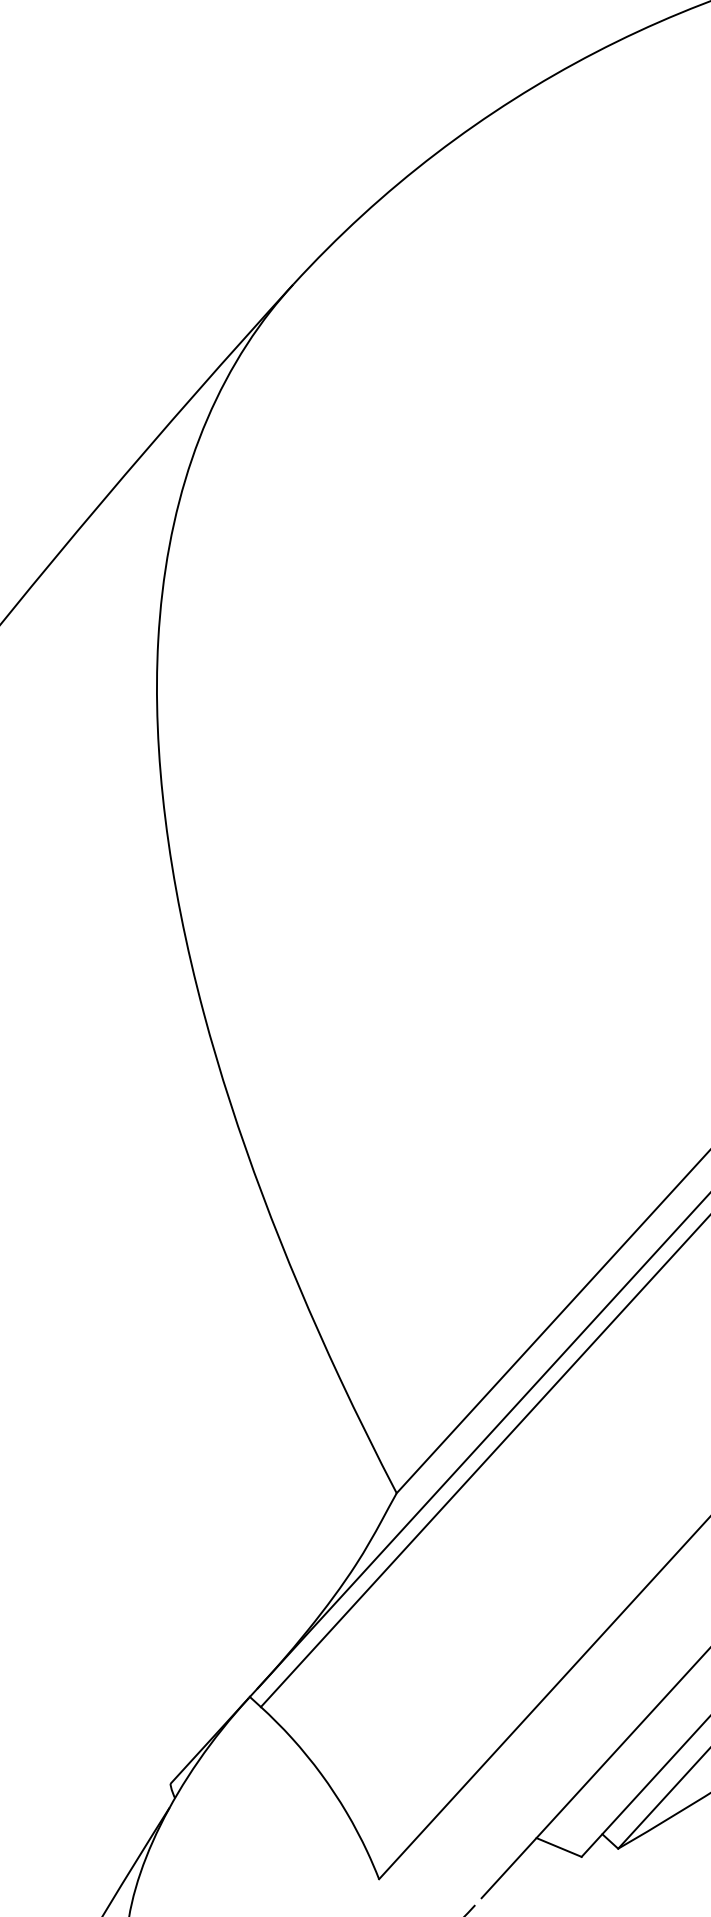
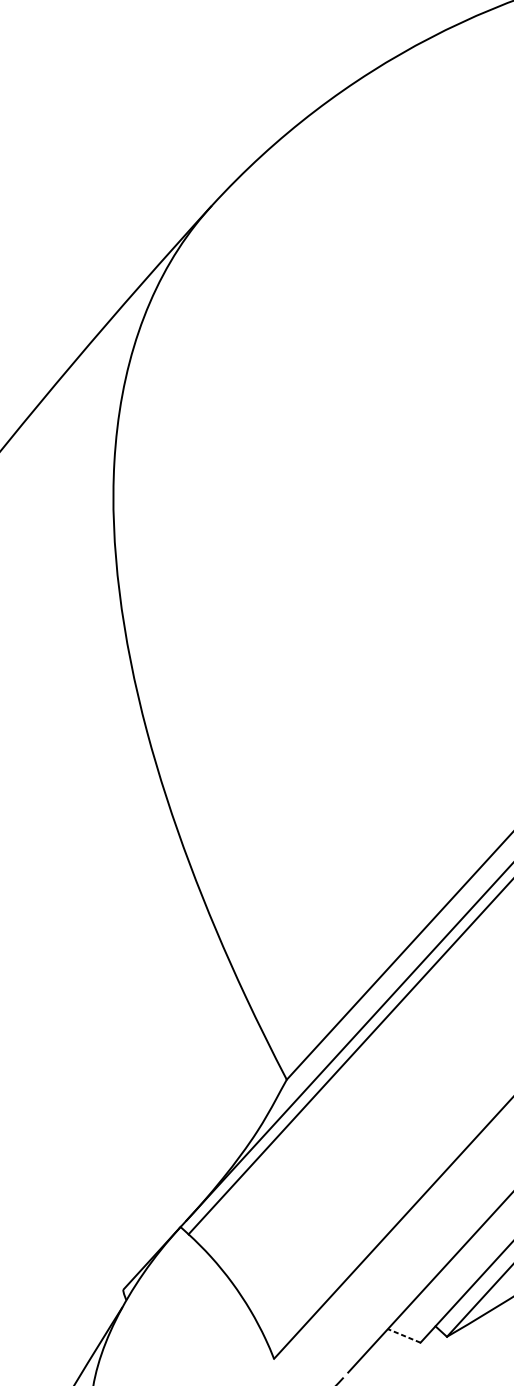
line: (558, 1847) -> (403, 1335), solid -> dashed

